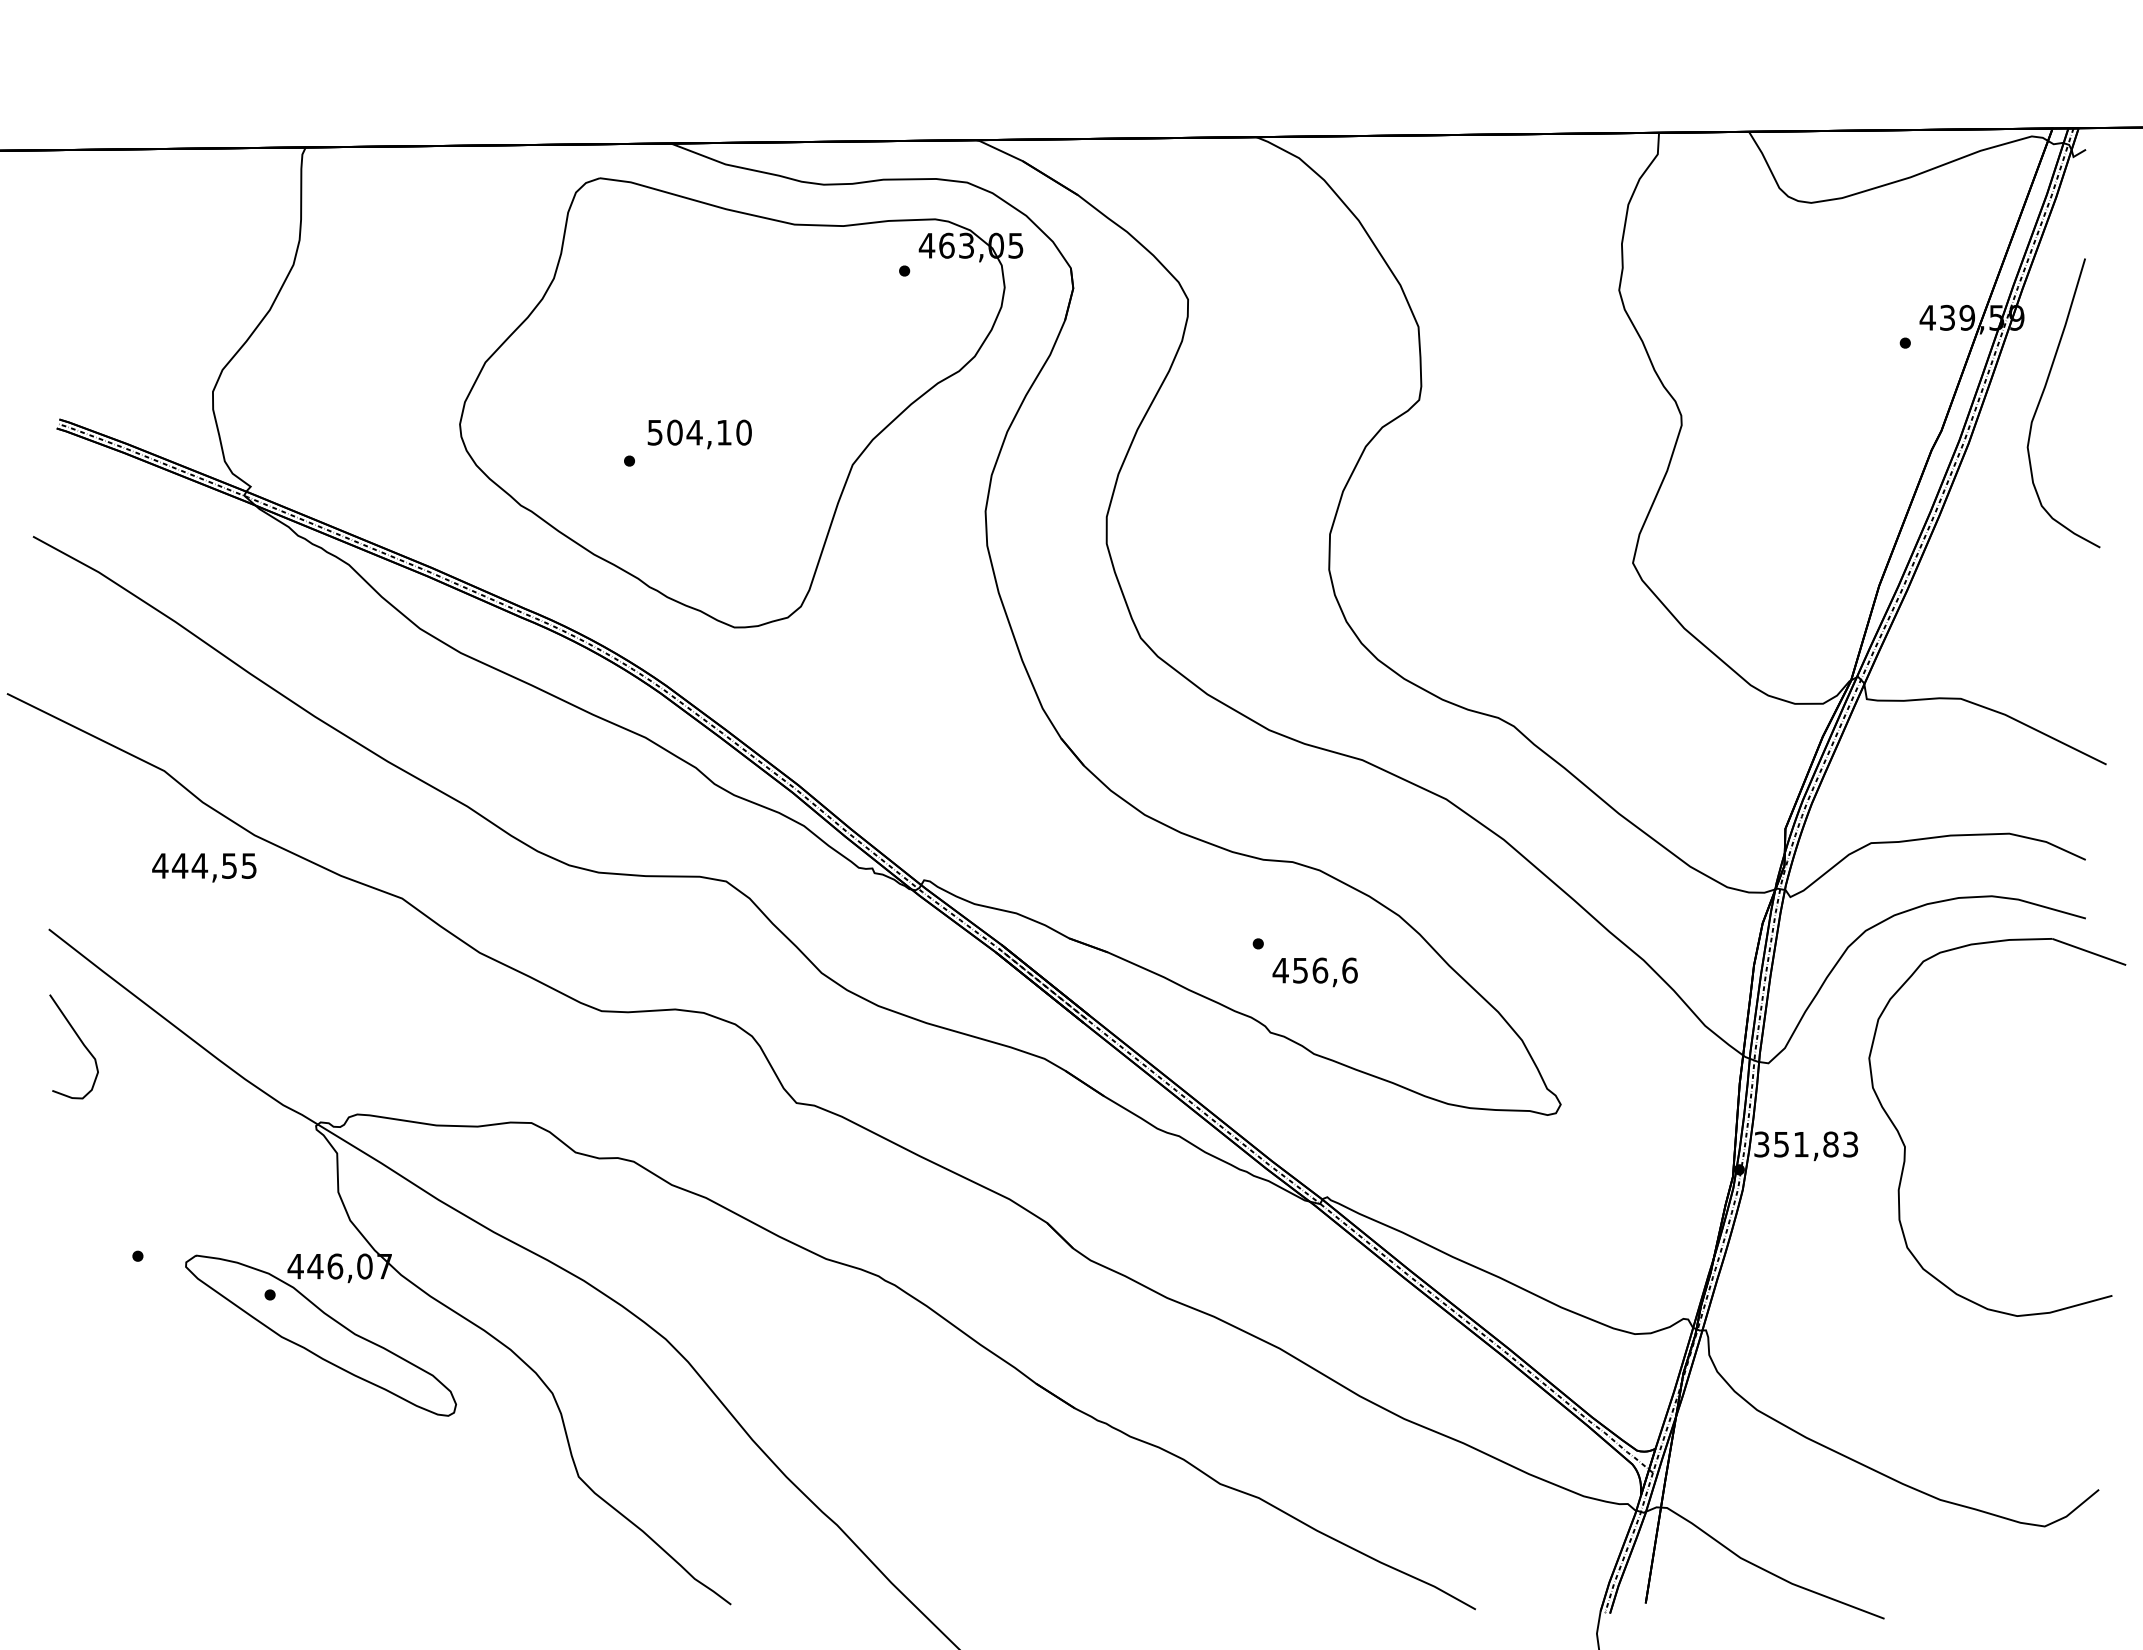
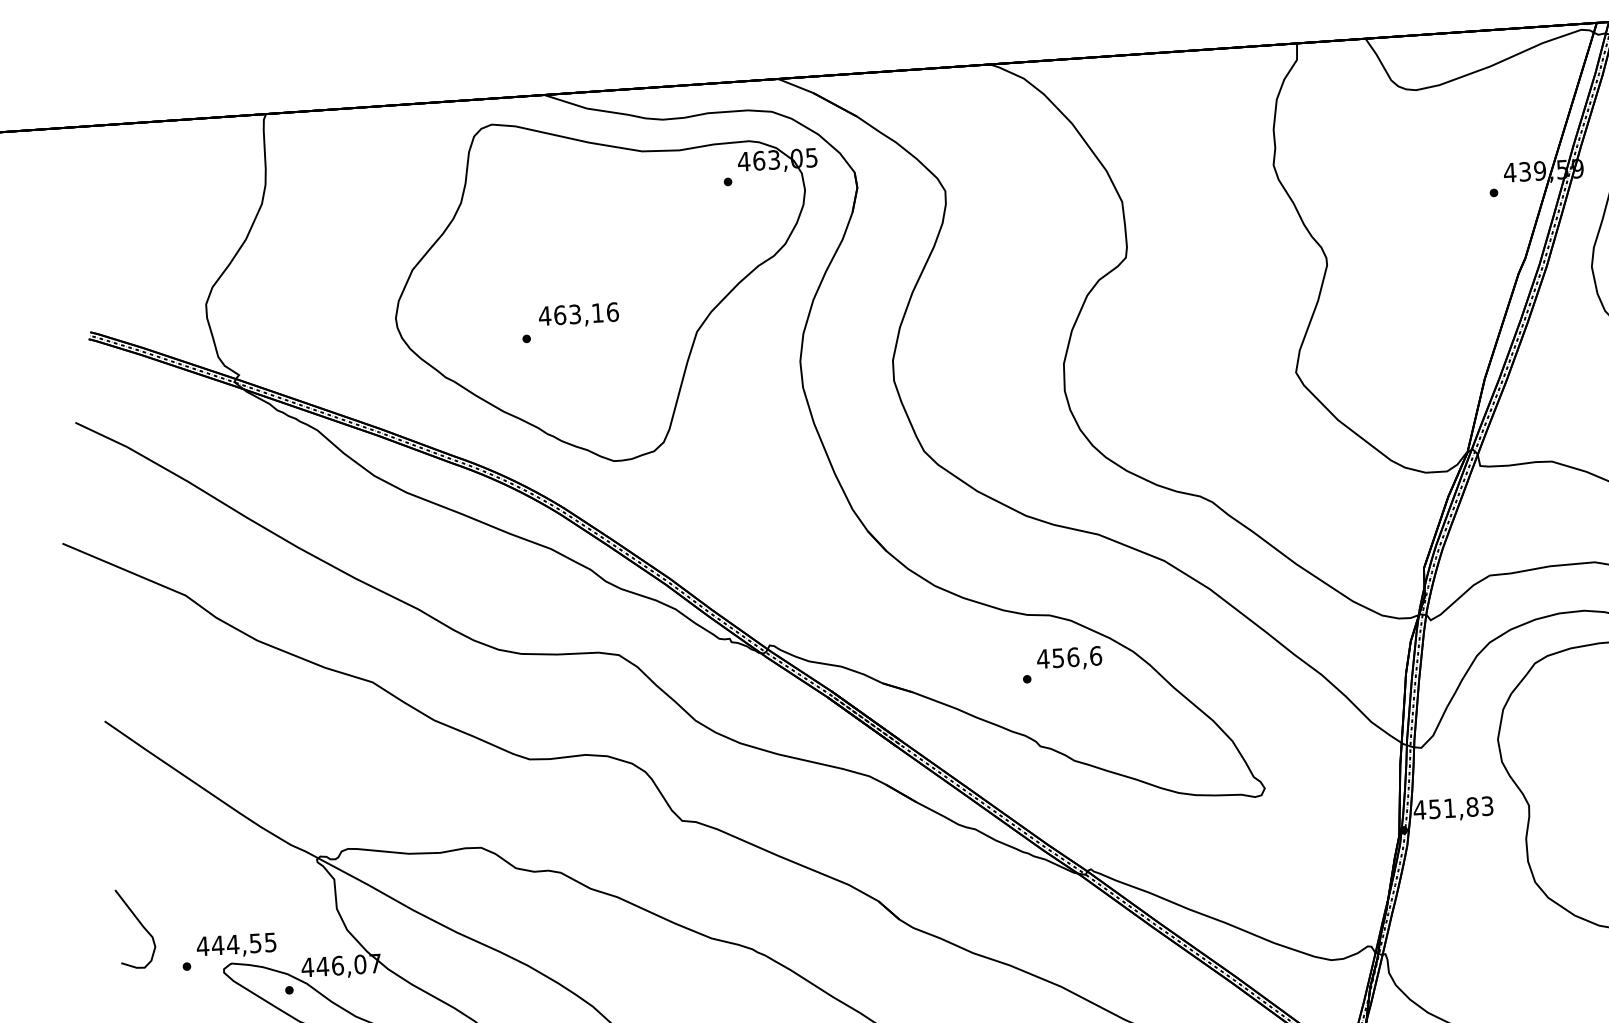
text: (699, 432) -> (578, 314), 504,10 -> 463,16
text: (204, 867) -> (236, 945), moved
text: (1314, 972) -> (1069, 658), moved
curve: (79, 1040) -> (139, 923), moved
text: (1761, 1144) -> (1419, 810), 351,83 -> 451,83

